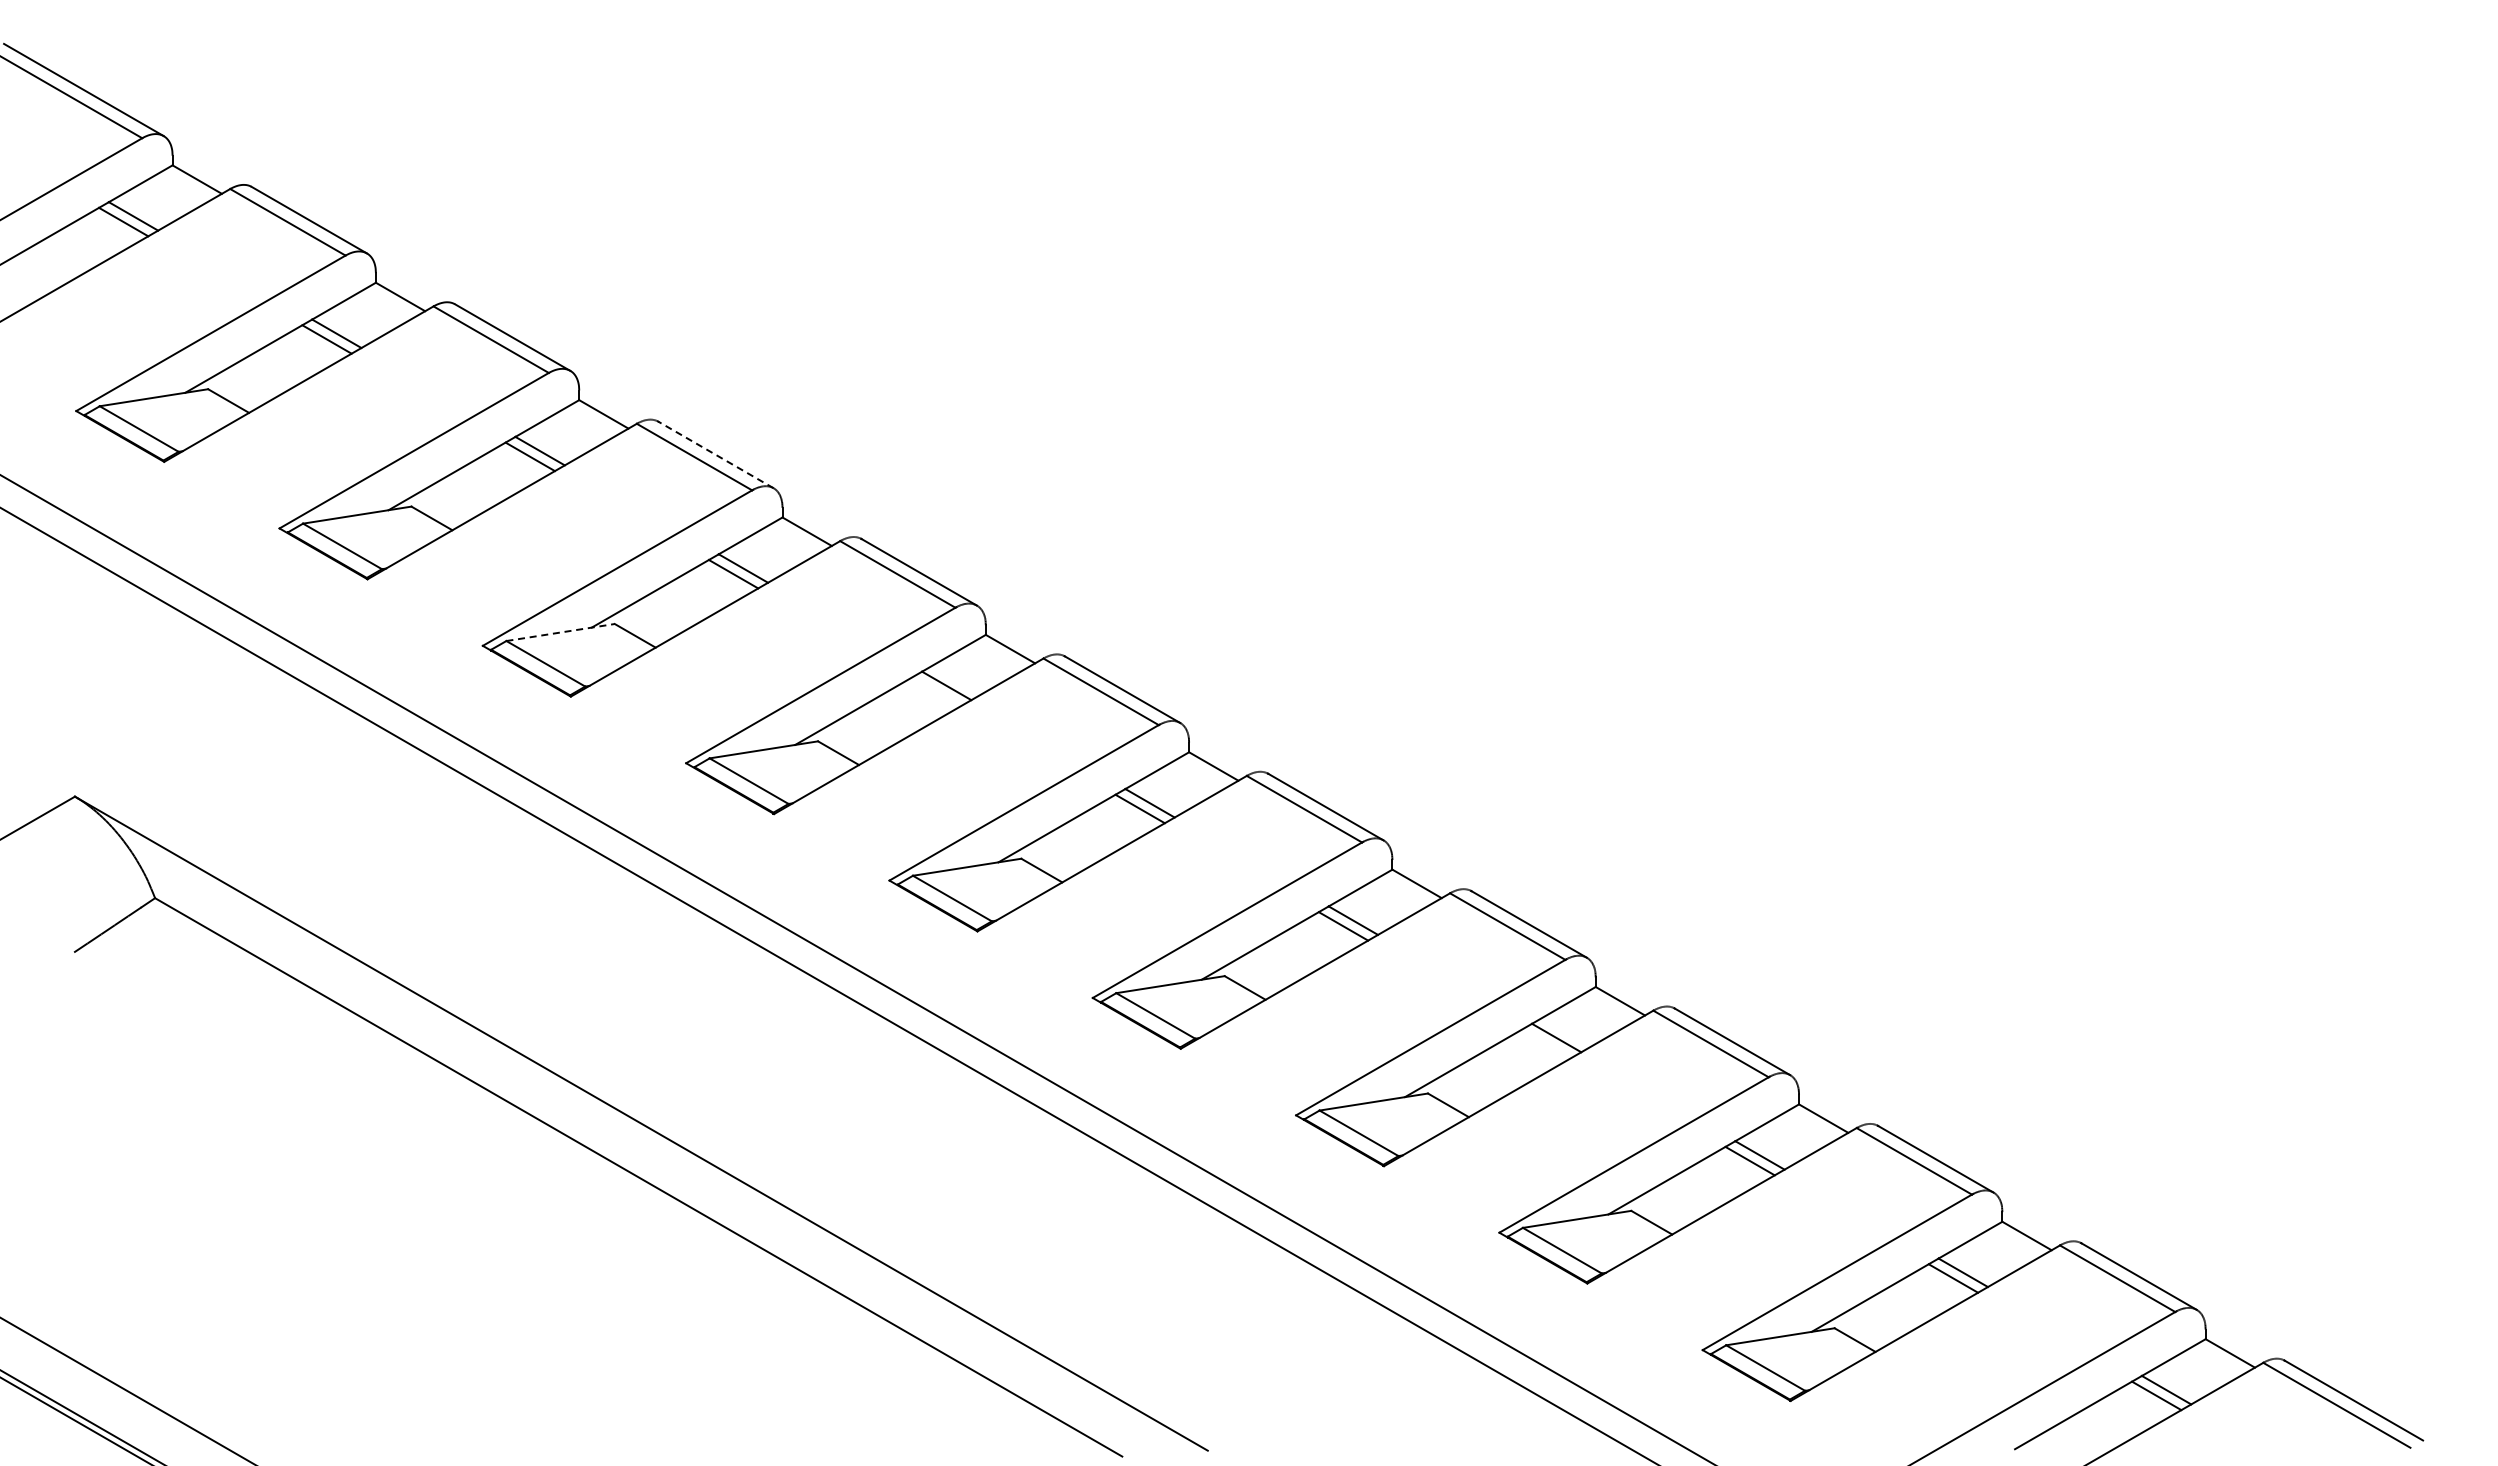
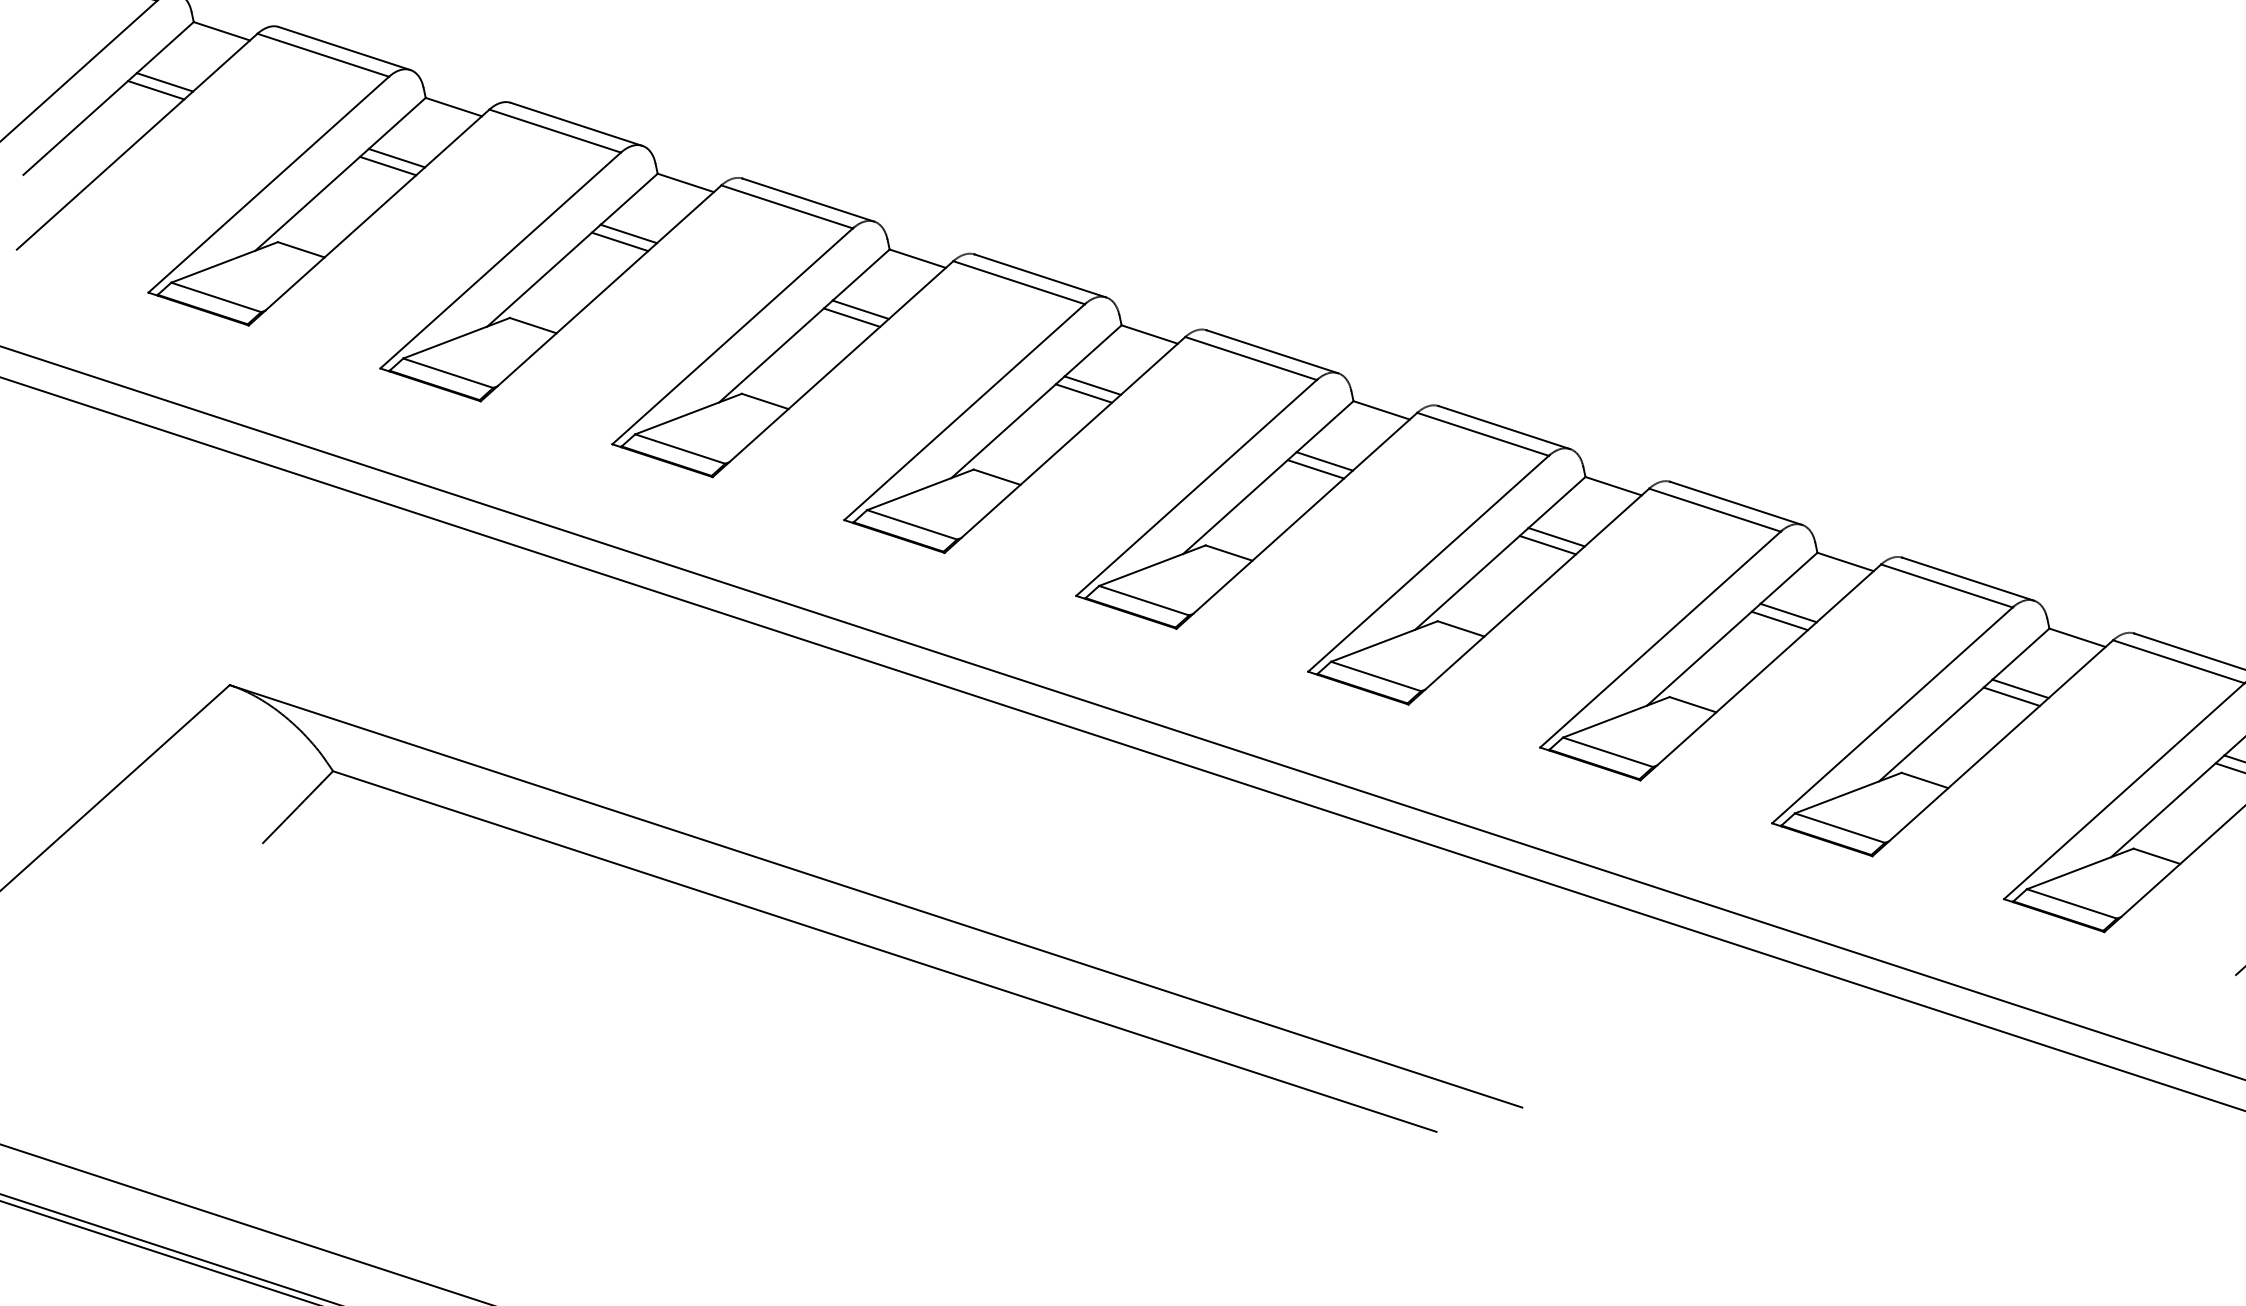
line: (715, 454) -> (807, 199), dashed -> solid
line: (560, 632) -> (688, 414), dashed -> solid
line: (936, 691) -> (1083, 393), added
line: (1546, 1043) -> (1779, 620), added

